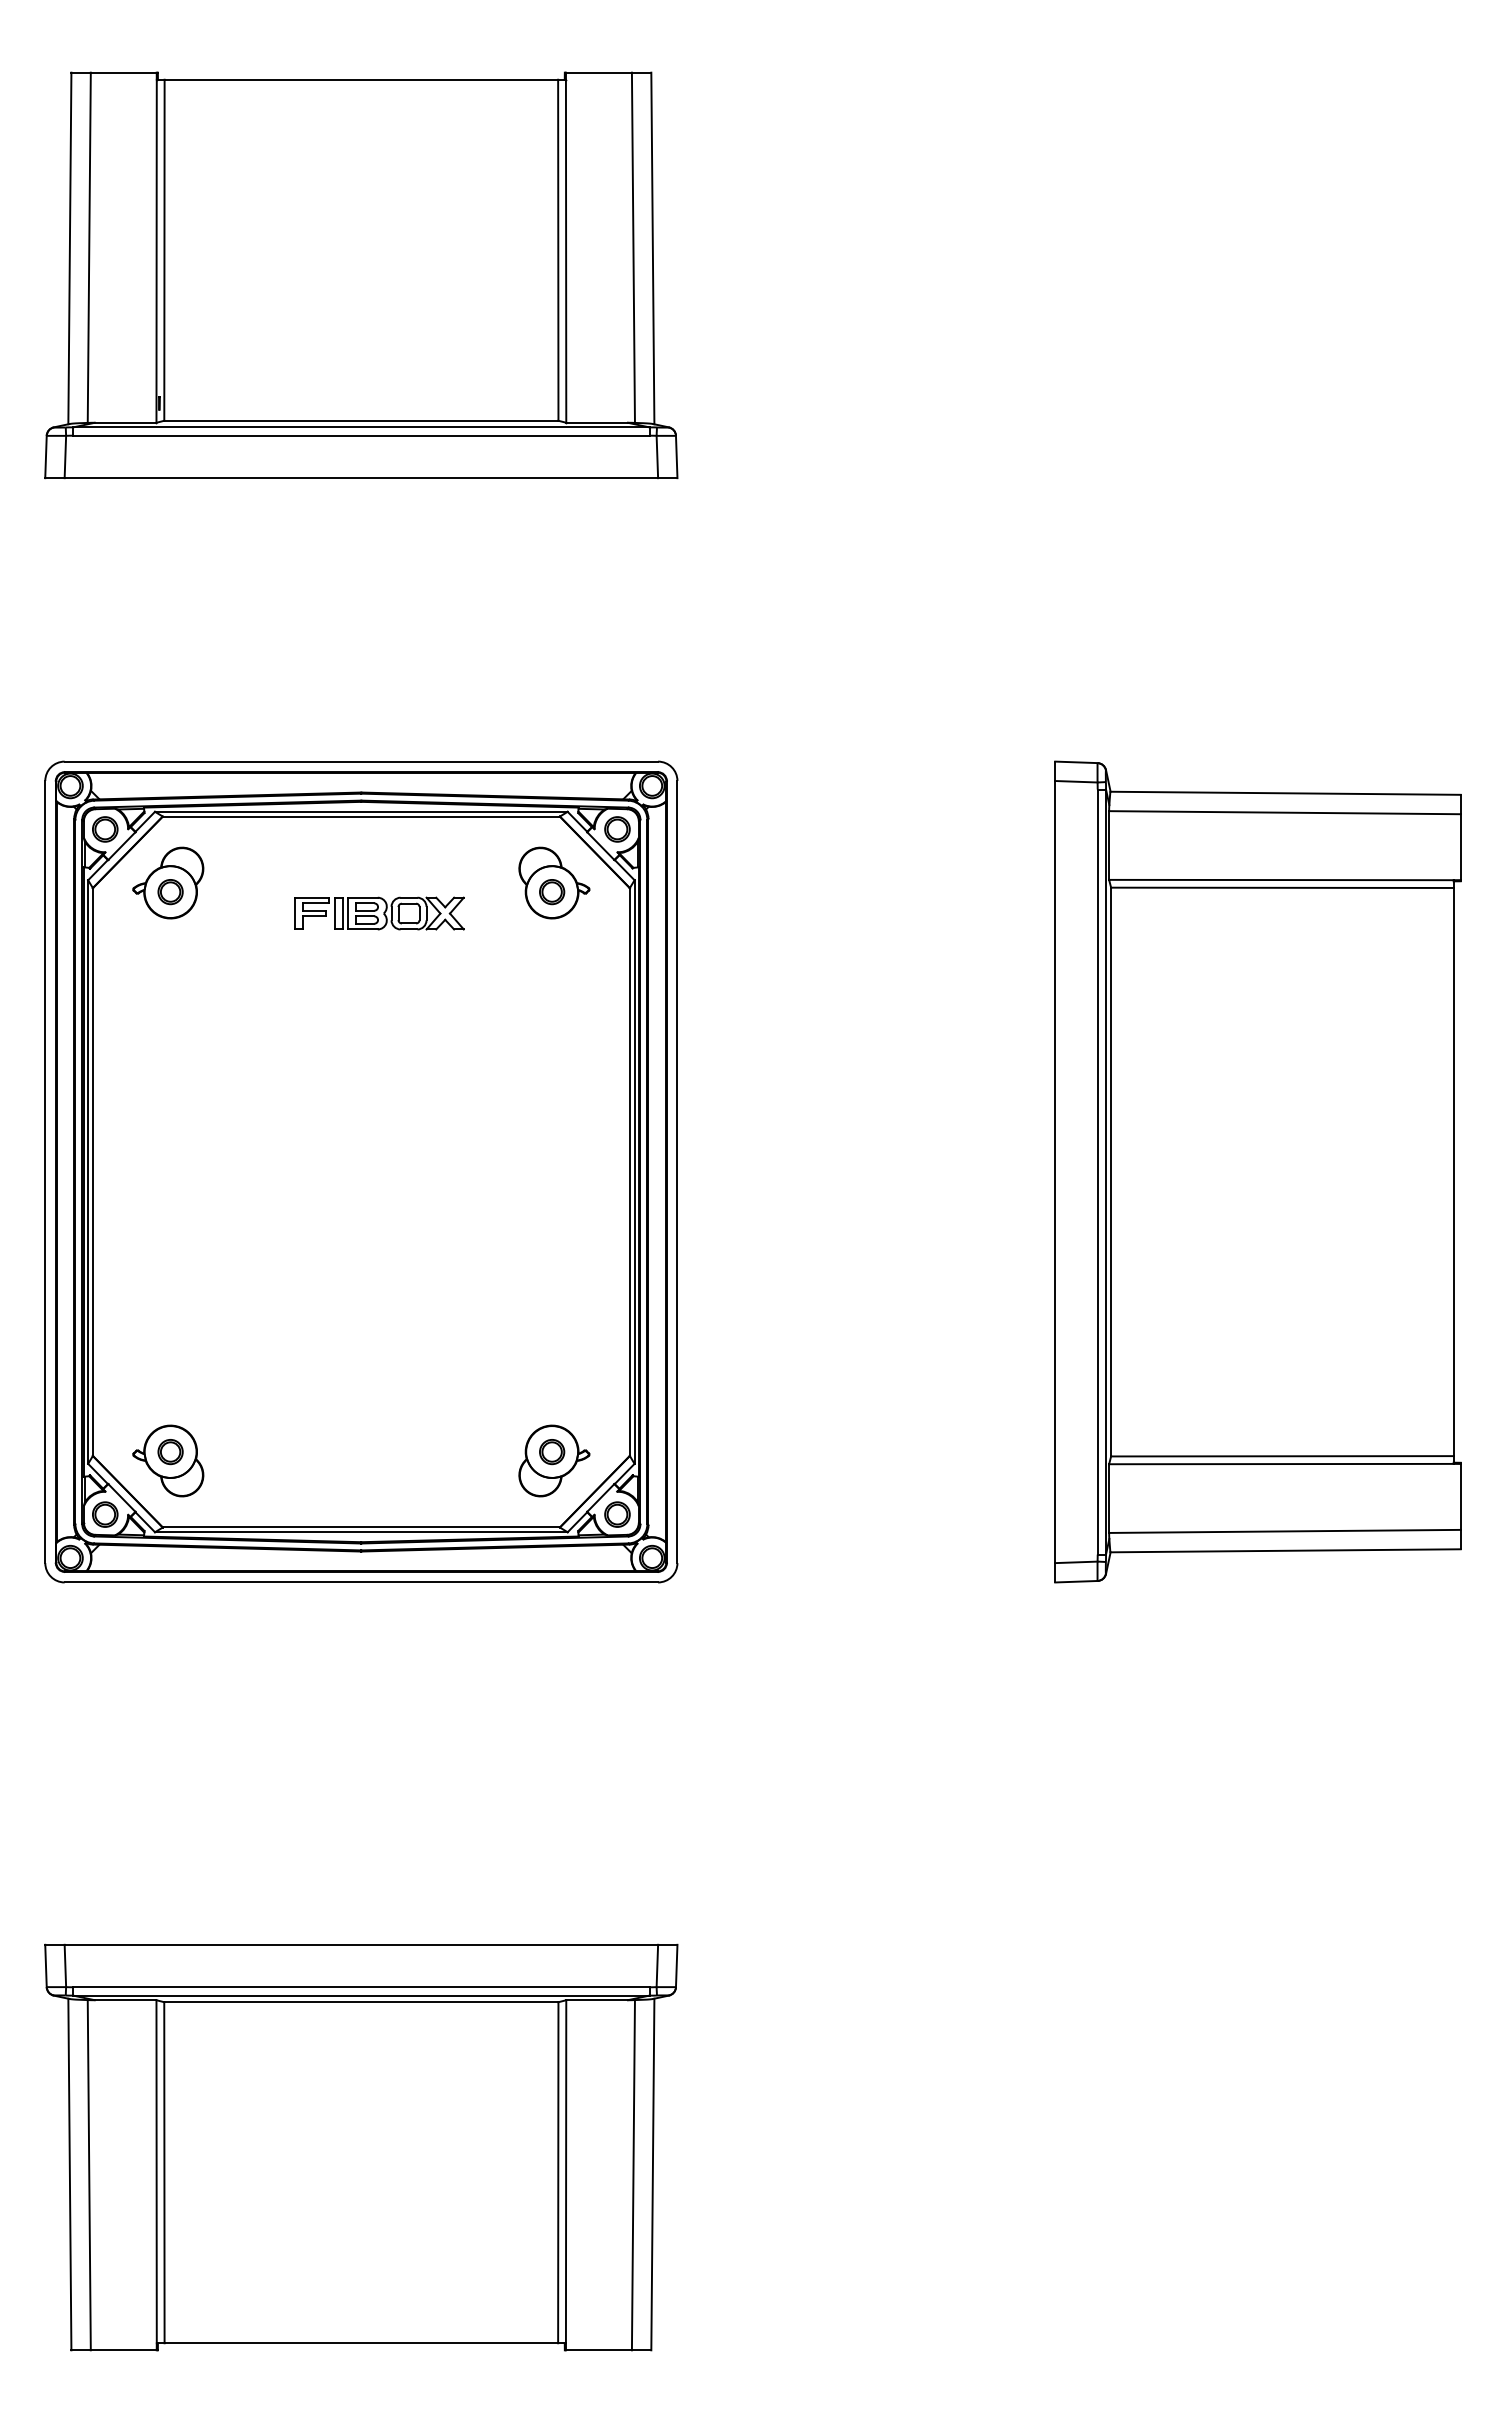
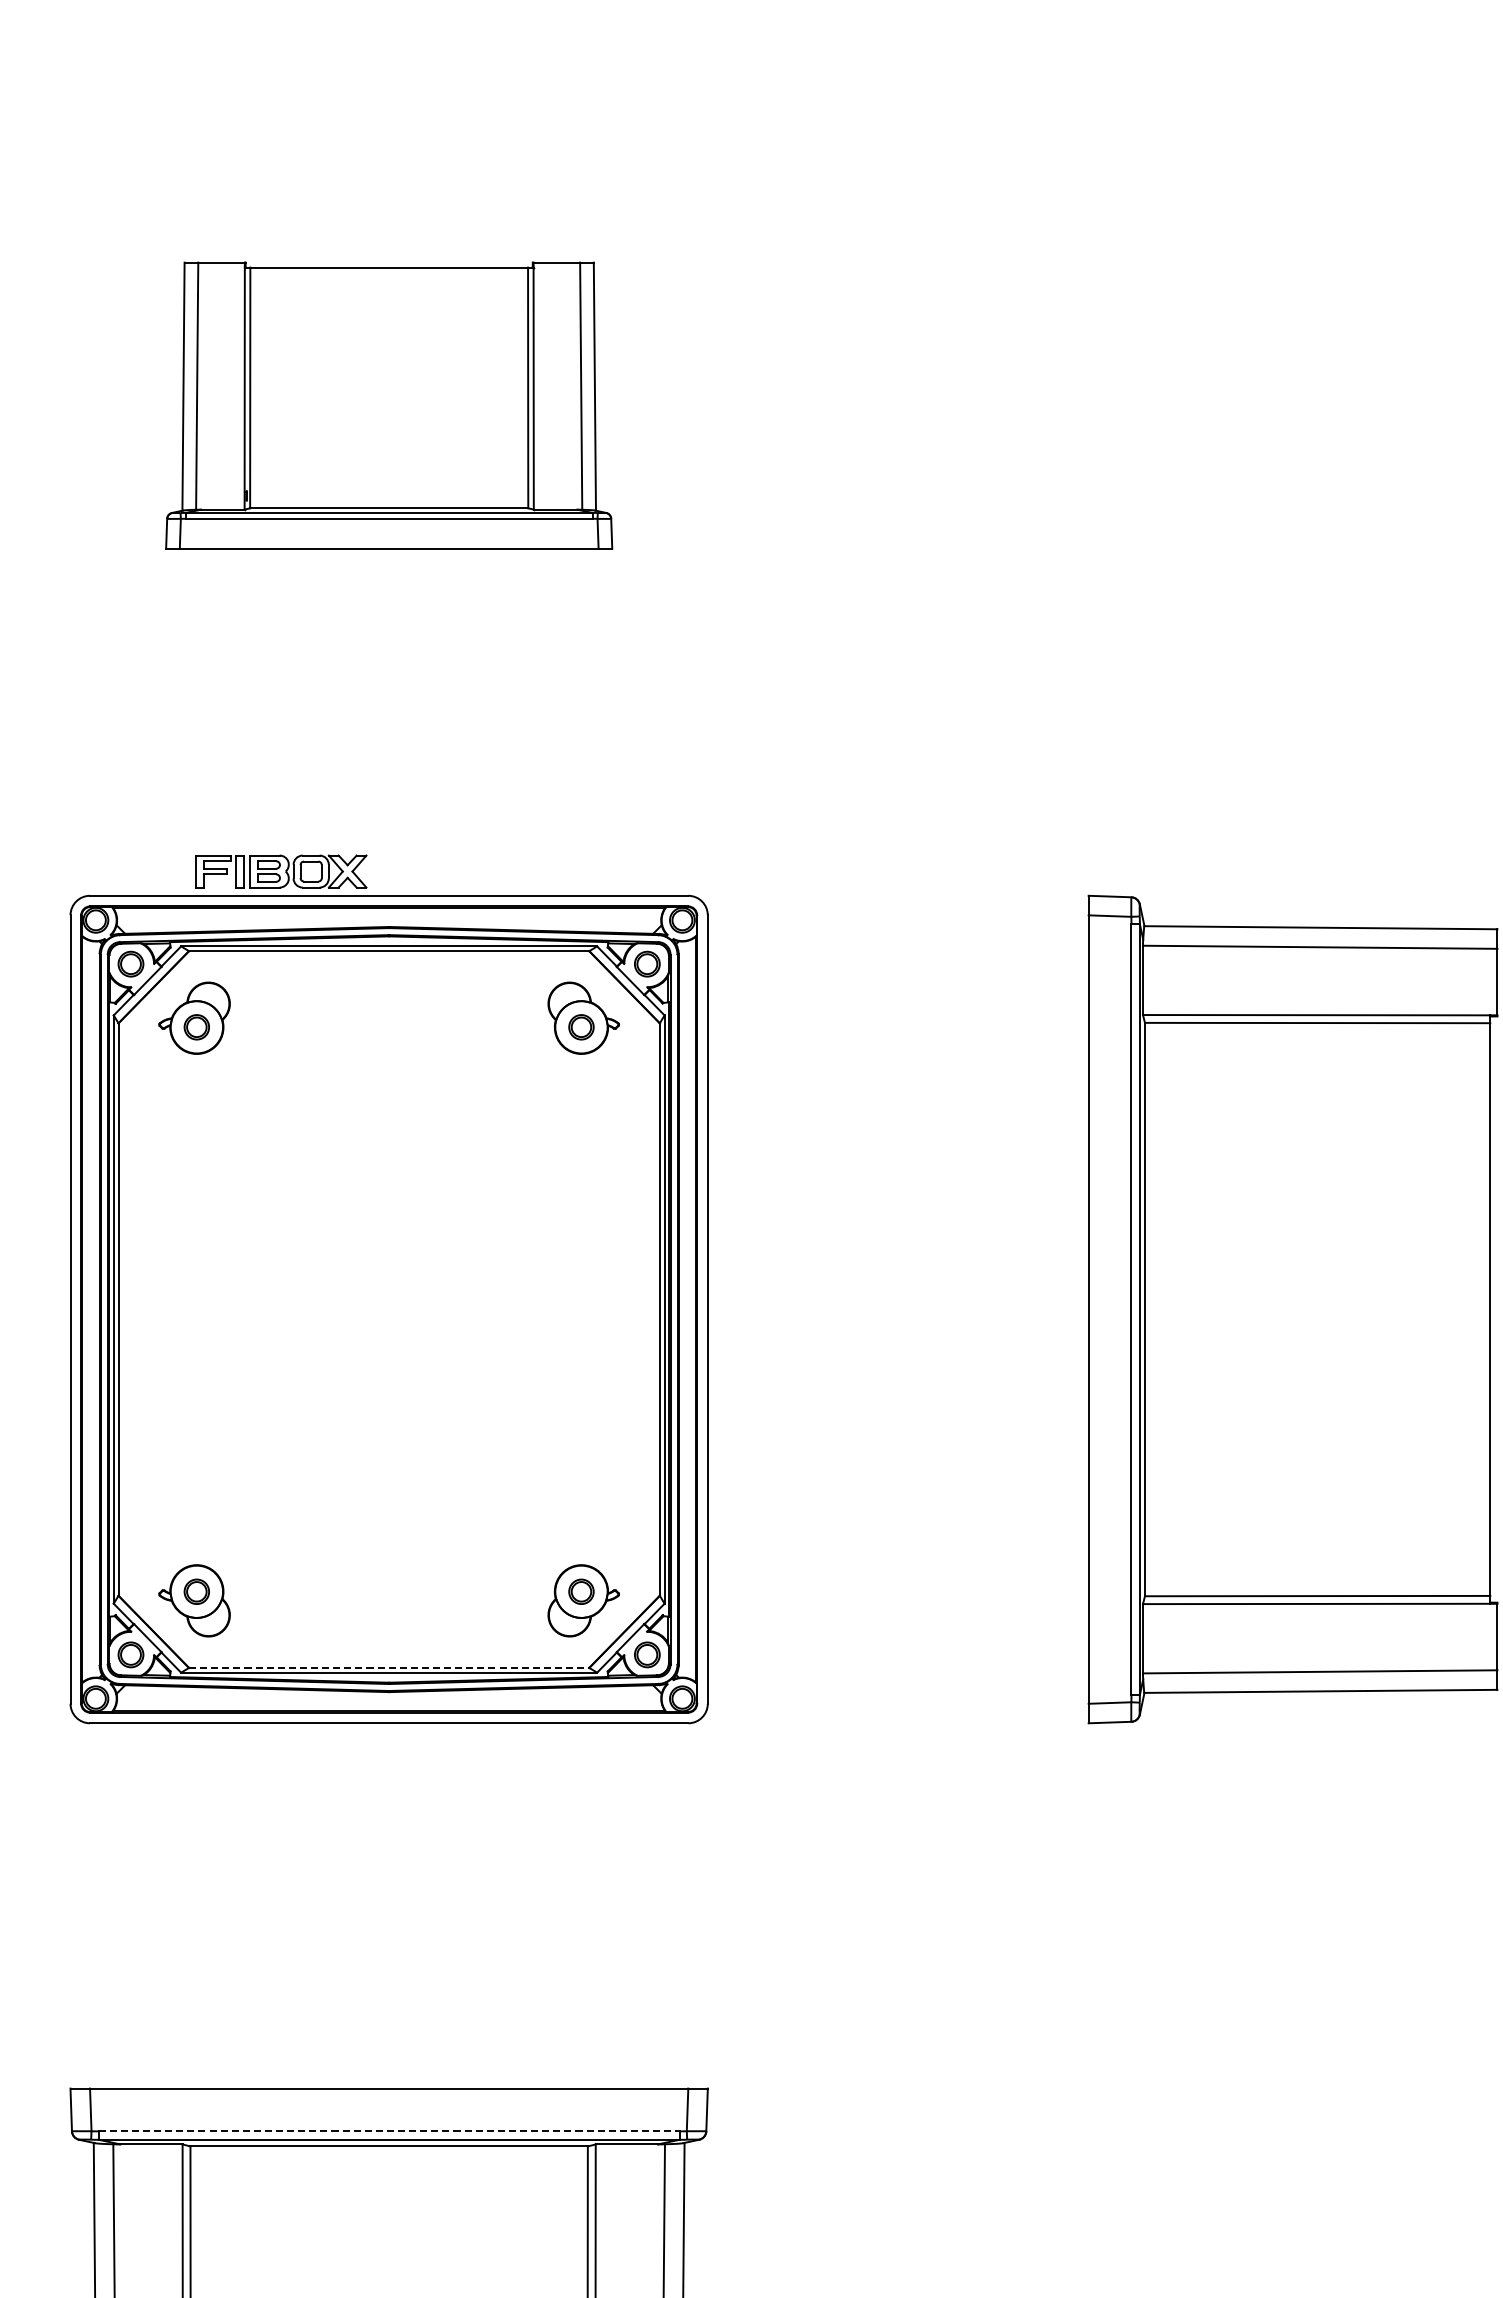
part: (361, 275) -> (389, 405), size x0.7
part: (379, 913) -> (281, 871), moved
line: (361, 1527) -> (389, 1667), solid -> dashed
line: (361, 1987) -> (389, 2131), solid -> dashed

